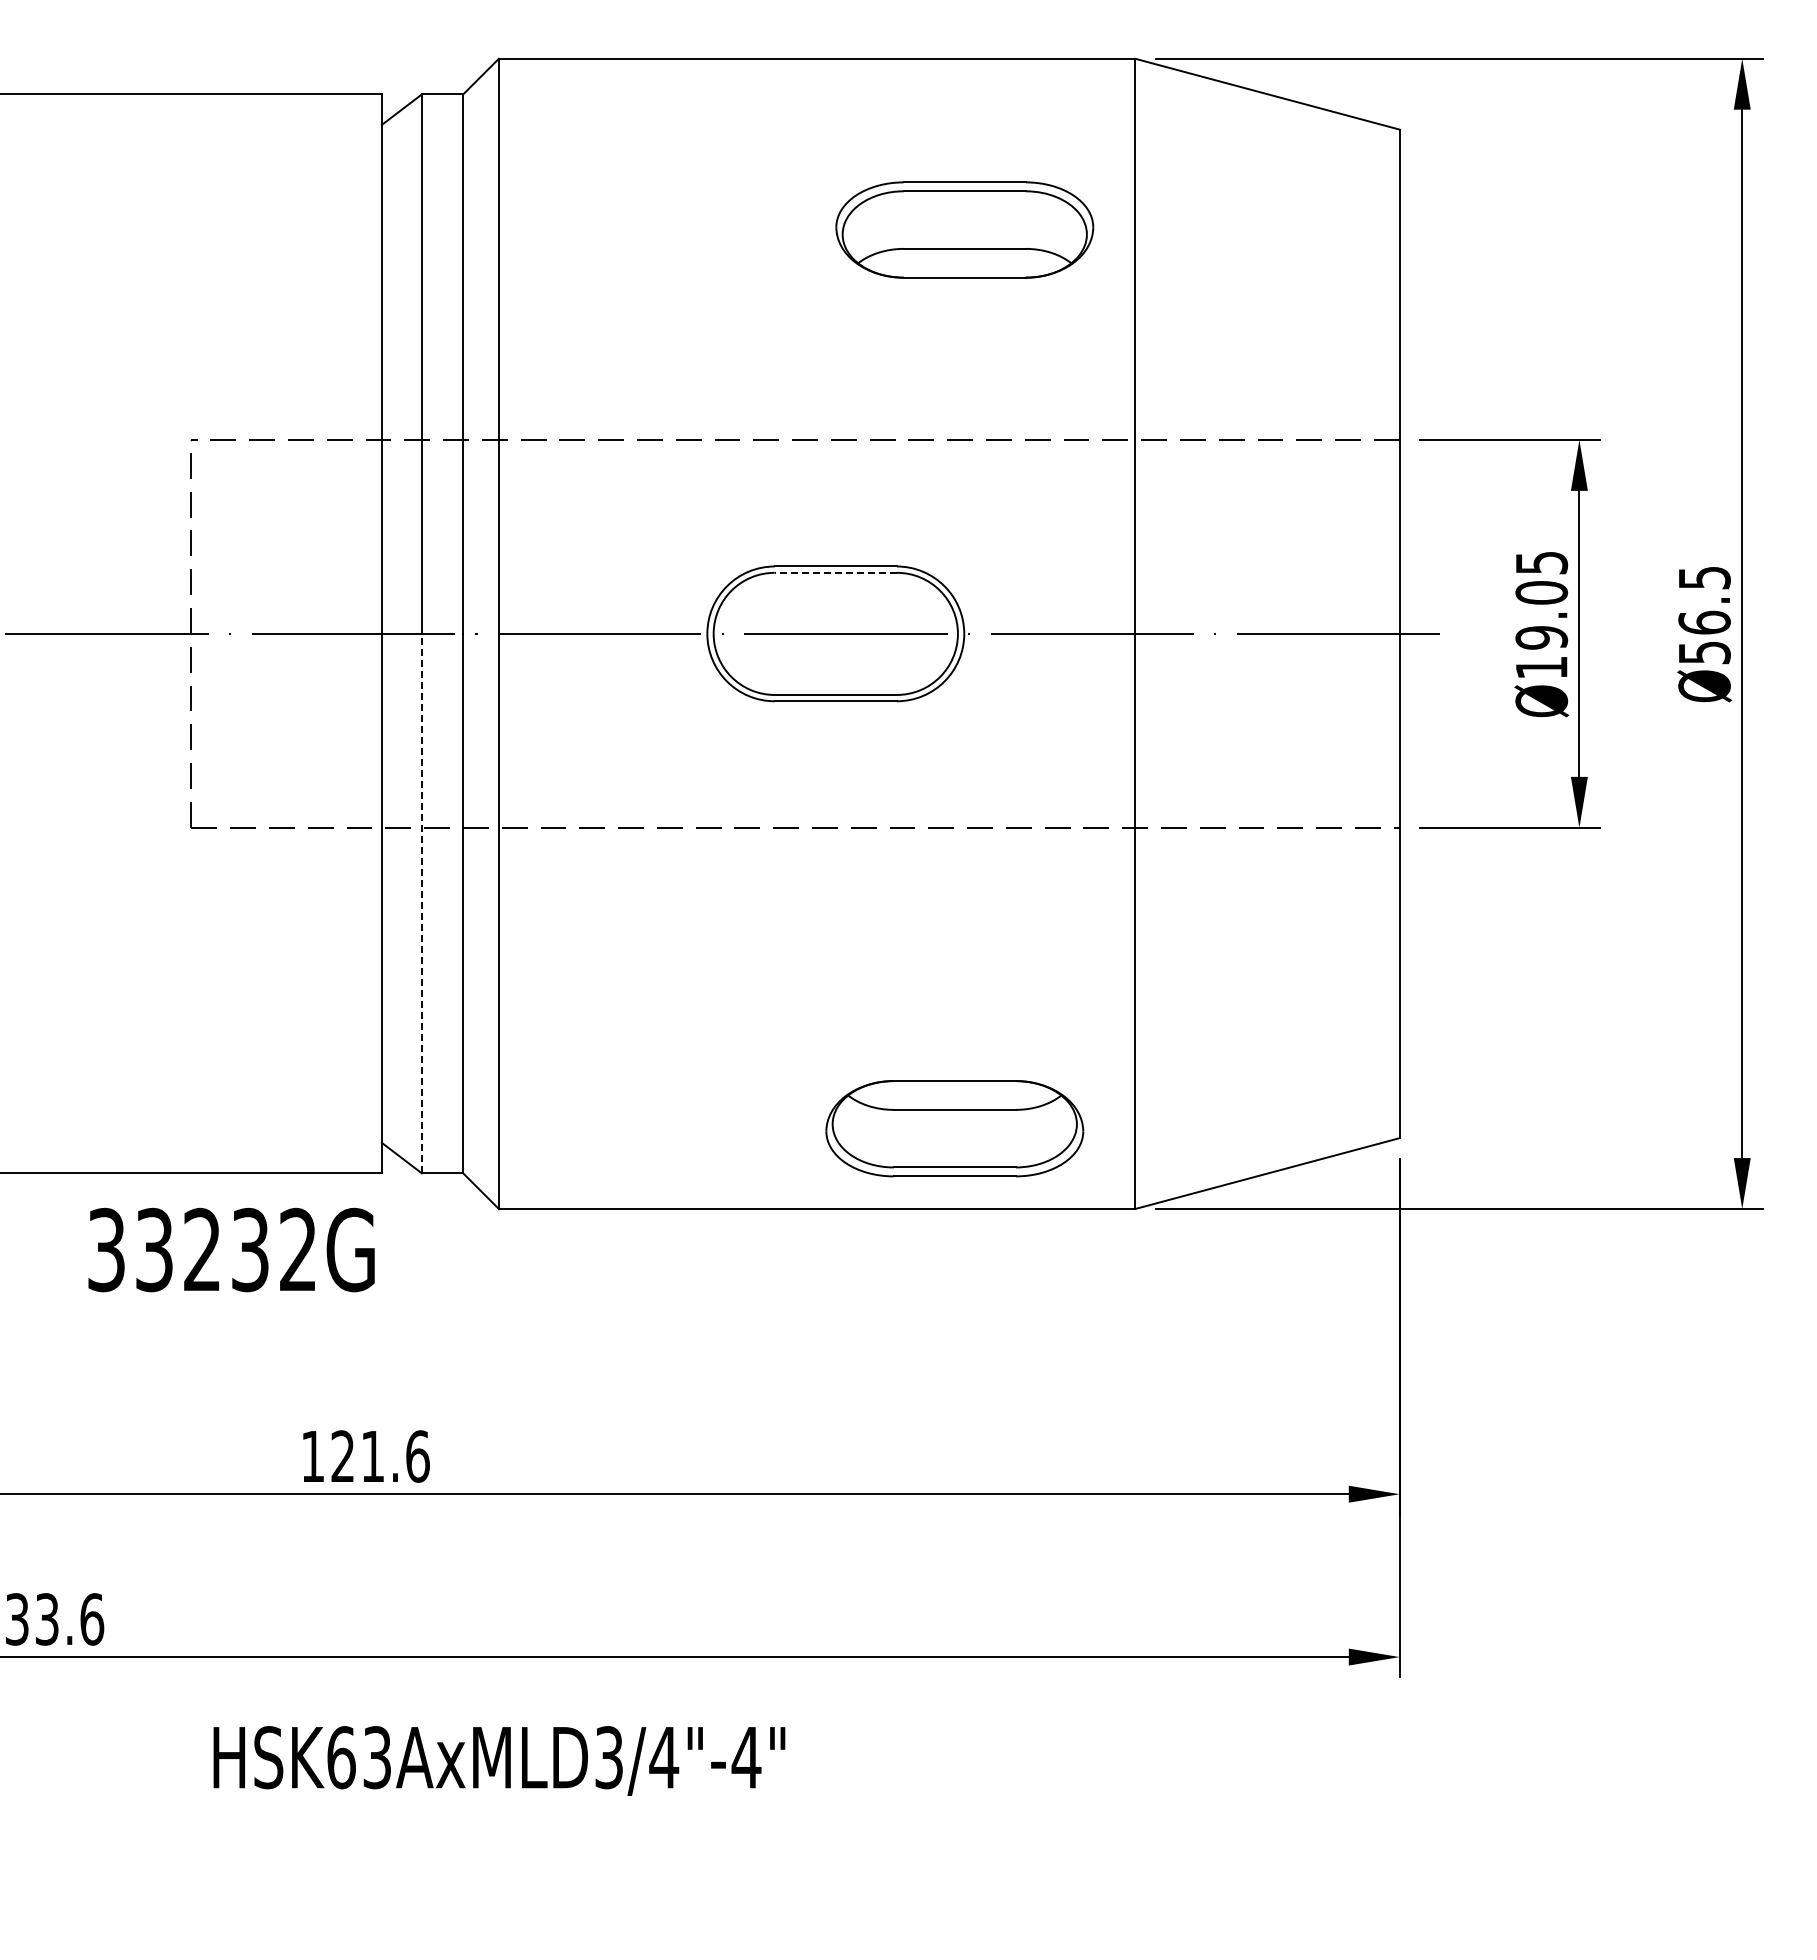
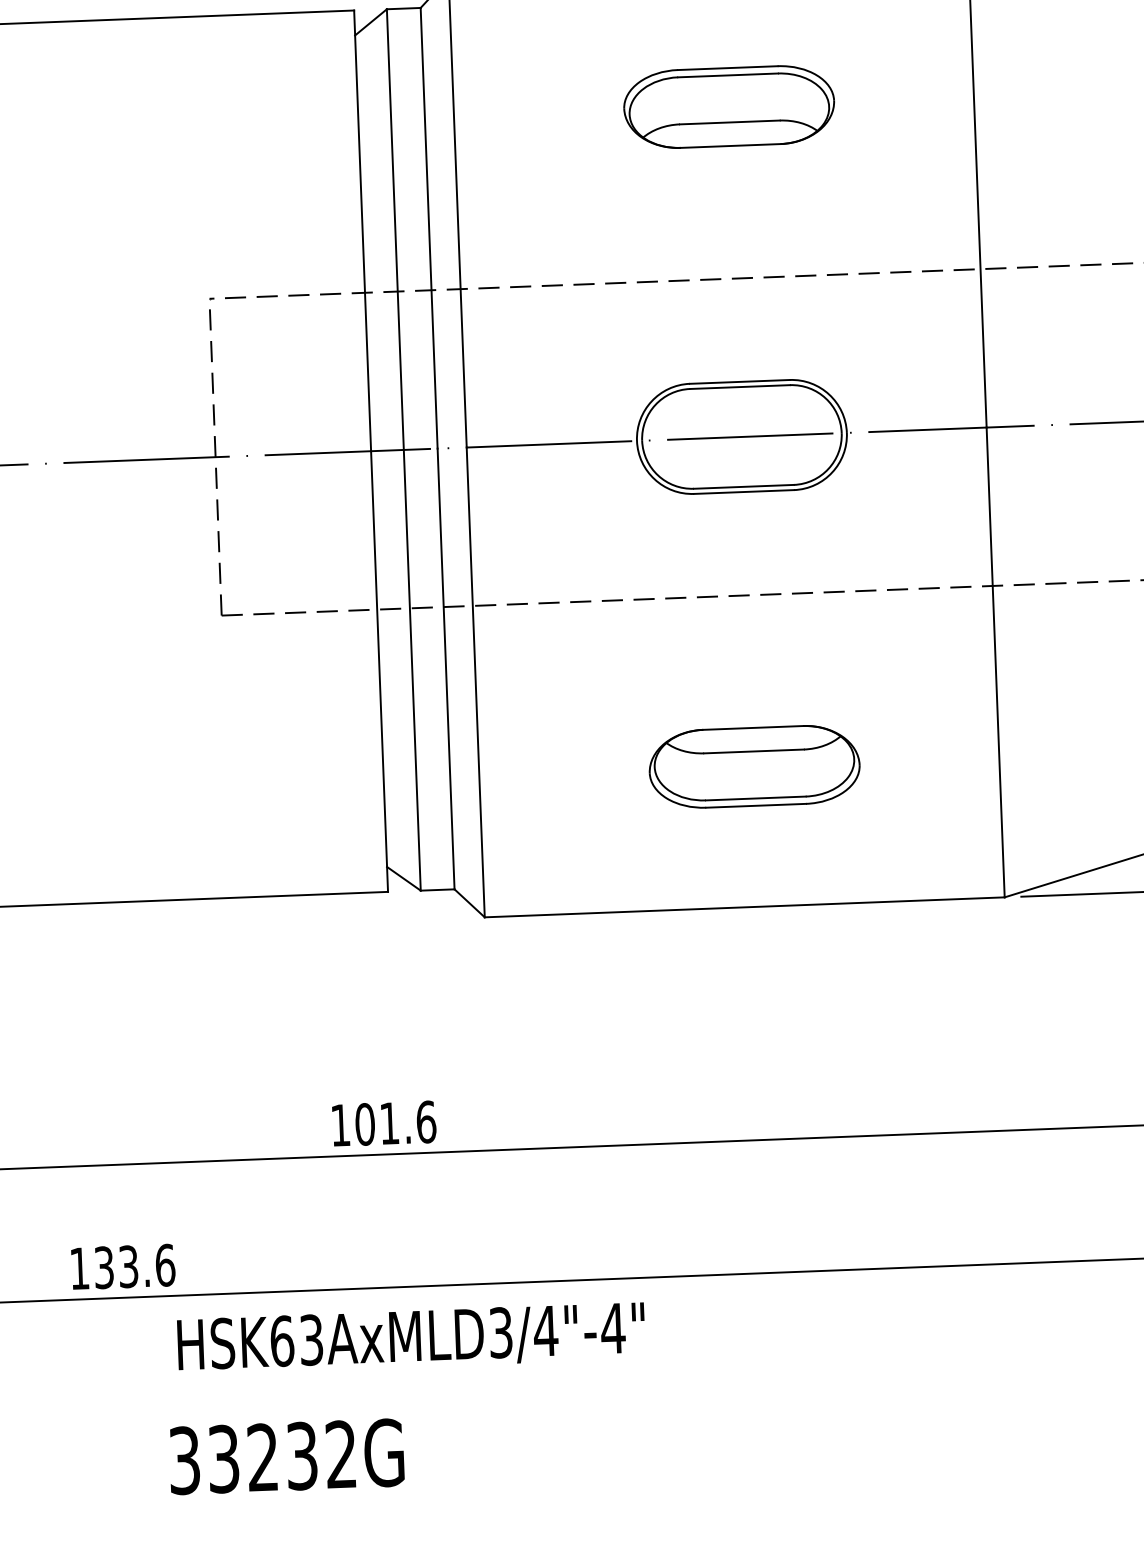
part: (964, 229) -> (729, 106), moved
line: (835, 572) -> (739, 386), dashed -> solid
line: (421, 903) -> (411, 670), dashed -> solid
part: (954, 1128) -> (754, 766), moved
text: (231, 1249) -> (286, 1456), moved
text: (342, 1456) -> (364, 1124), 121.6 -> 101.6
text: (499, 1760) -> (411, 1338), moved

